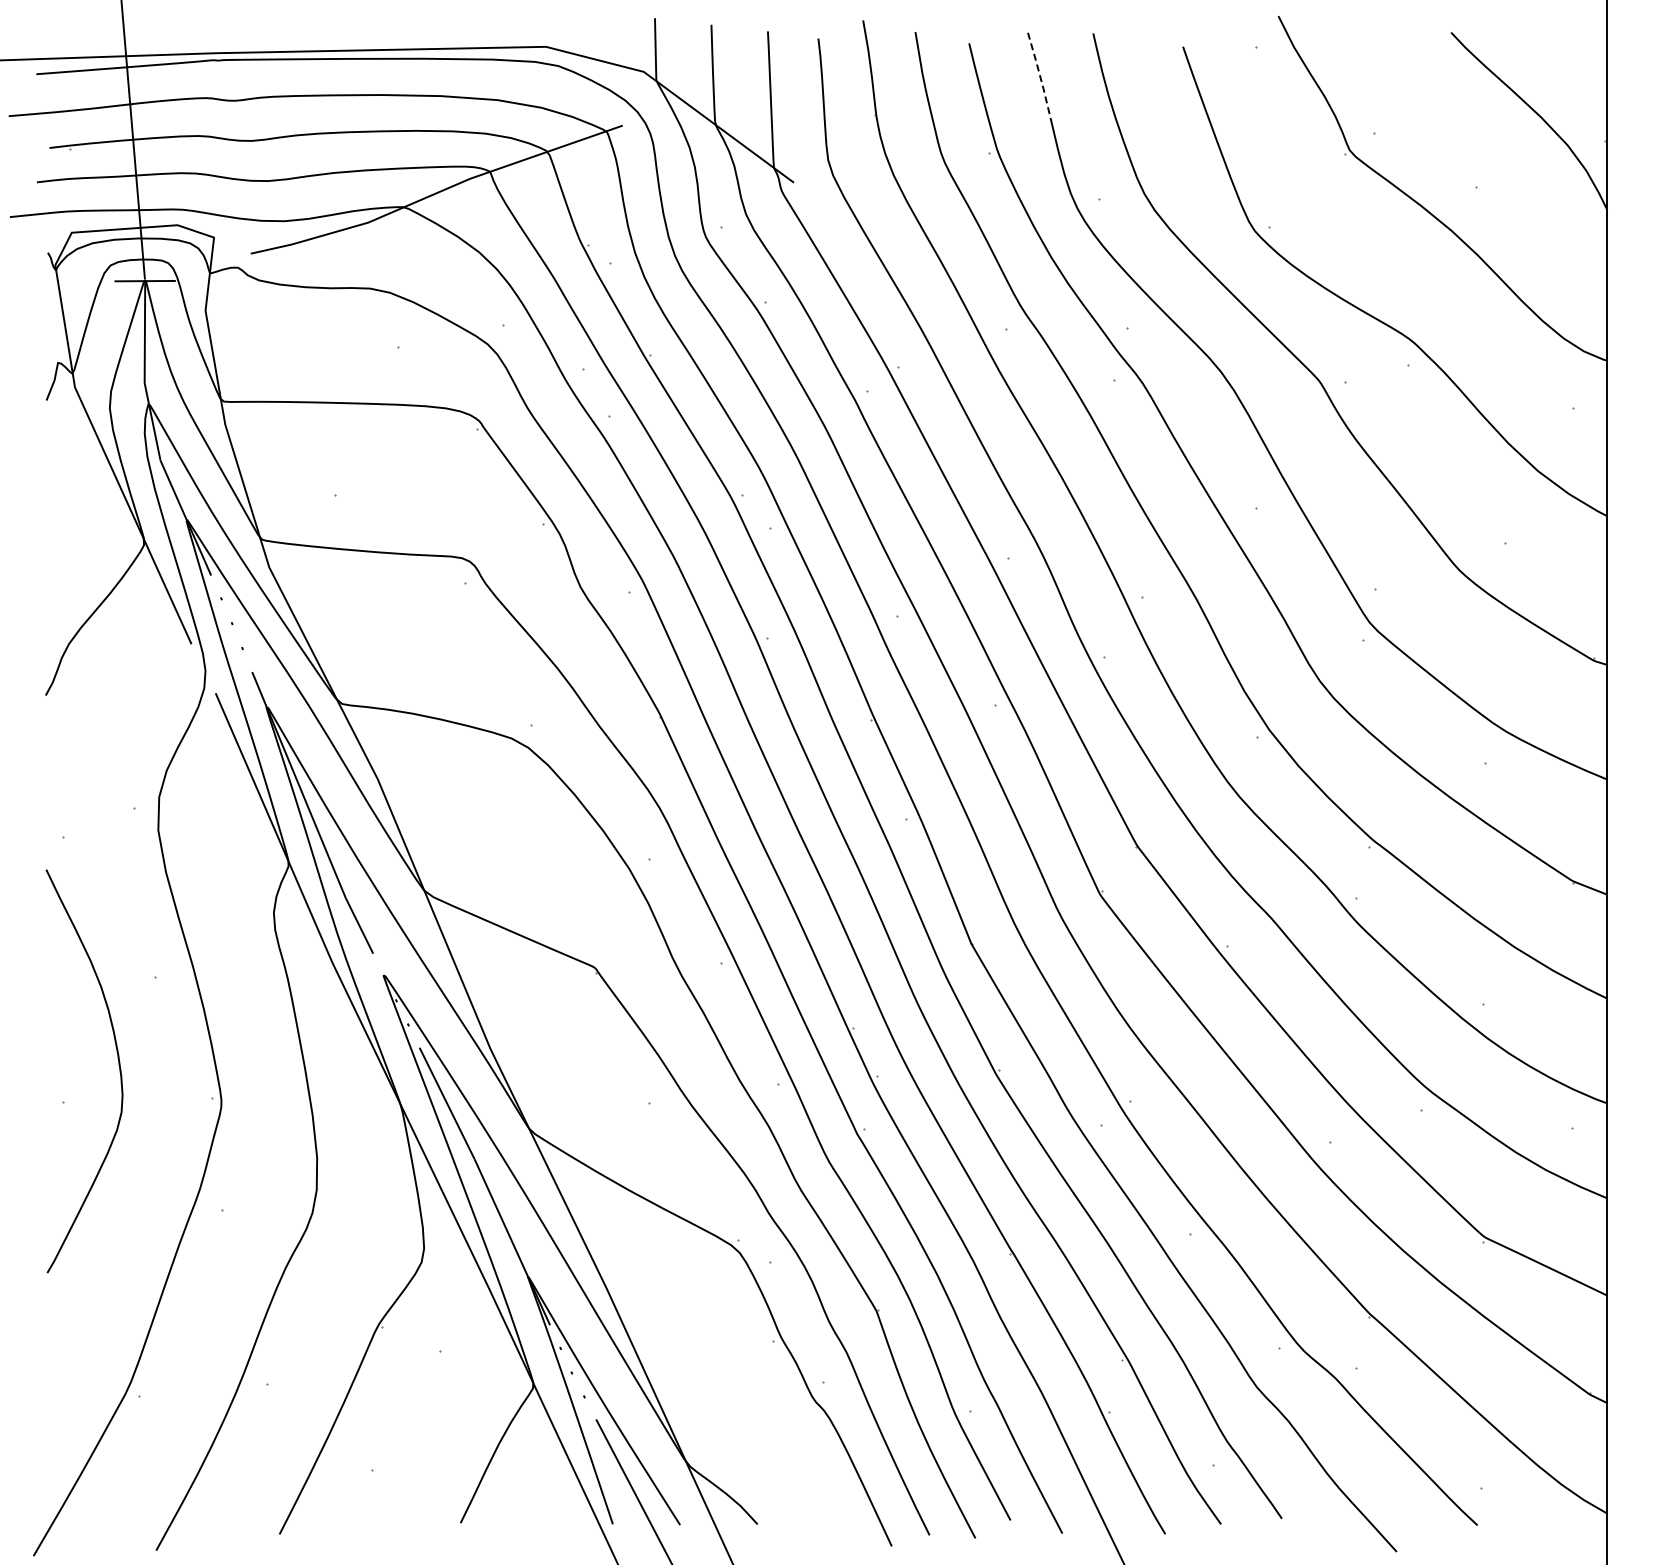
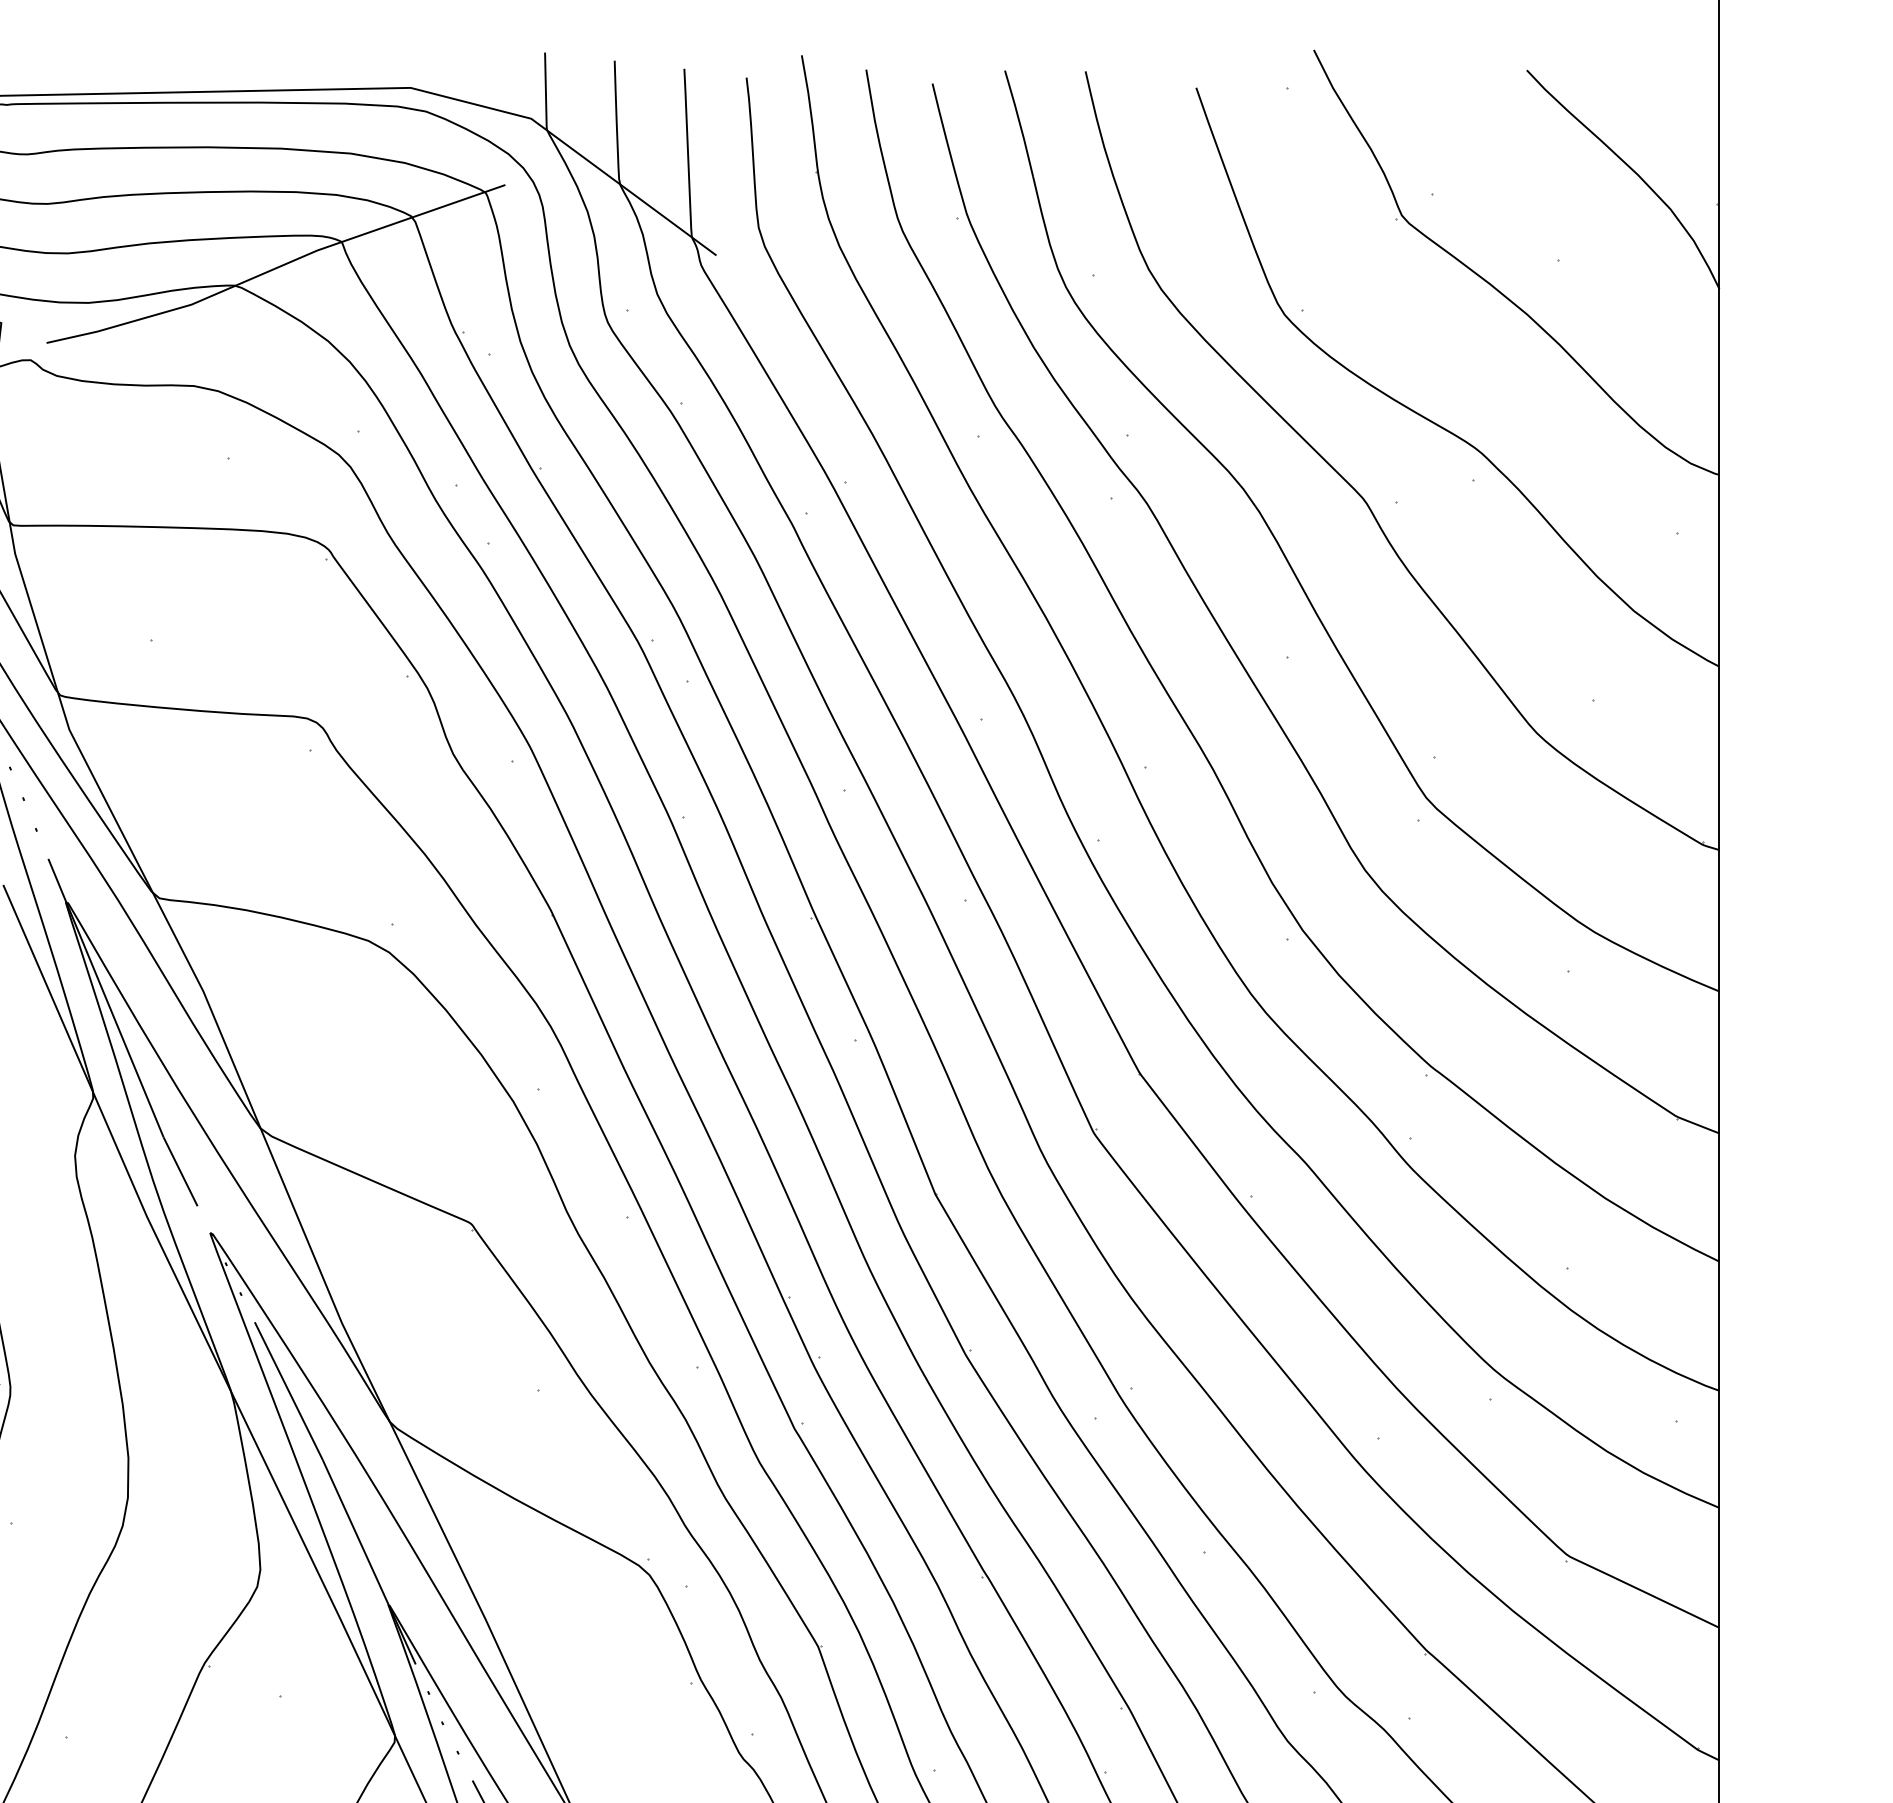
line: (1039, 75) -> (1019, 123), dashed -> solid

